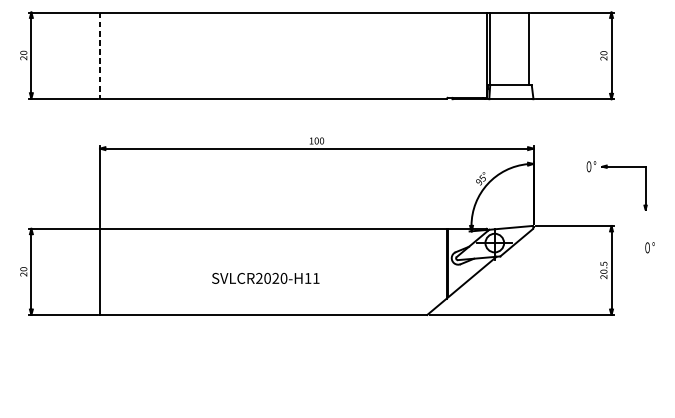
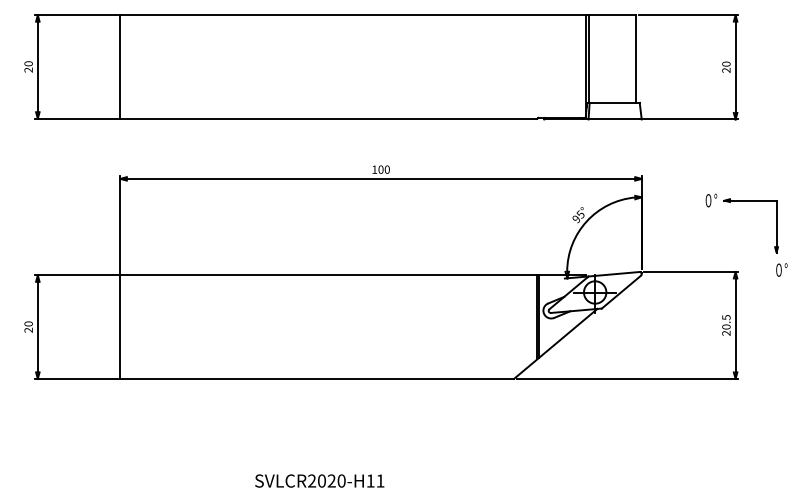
line: (100, 55) -> (120, 66), dashed -> solid
text: (649, 247) -> (781, 269), moved
text: (265, 278) -> (319, 480), moved

